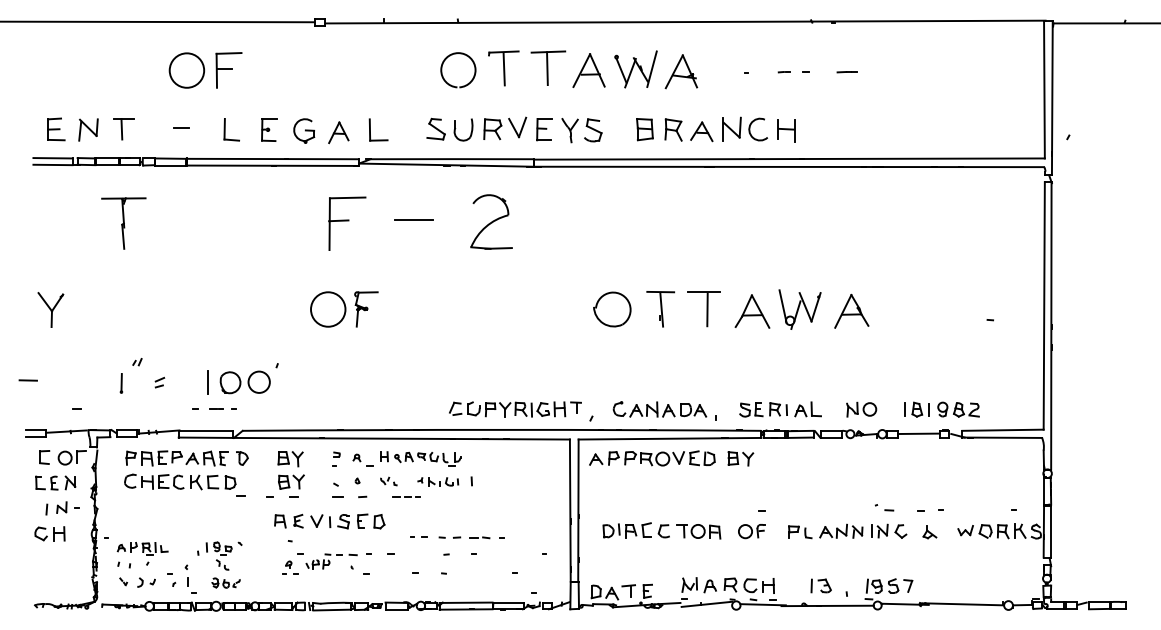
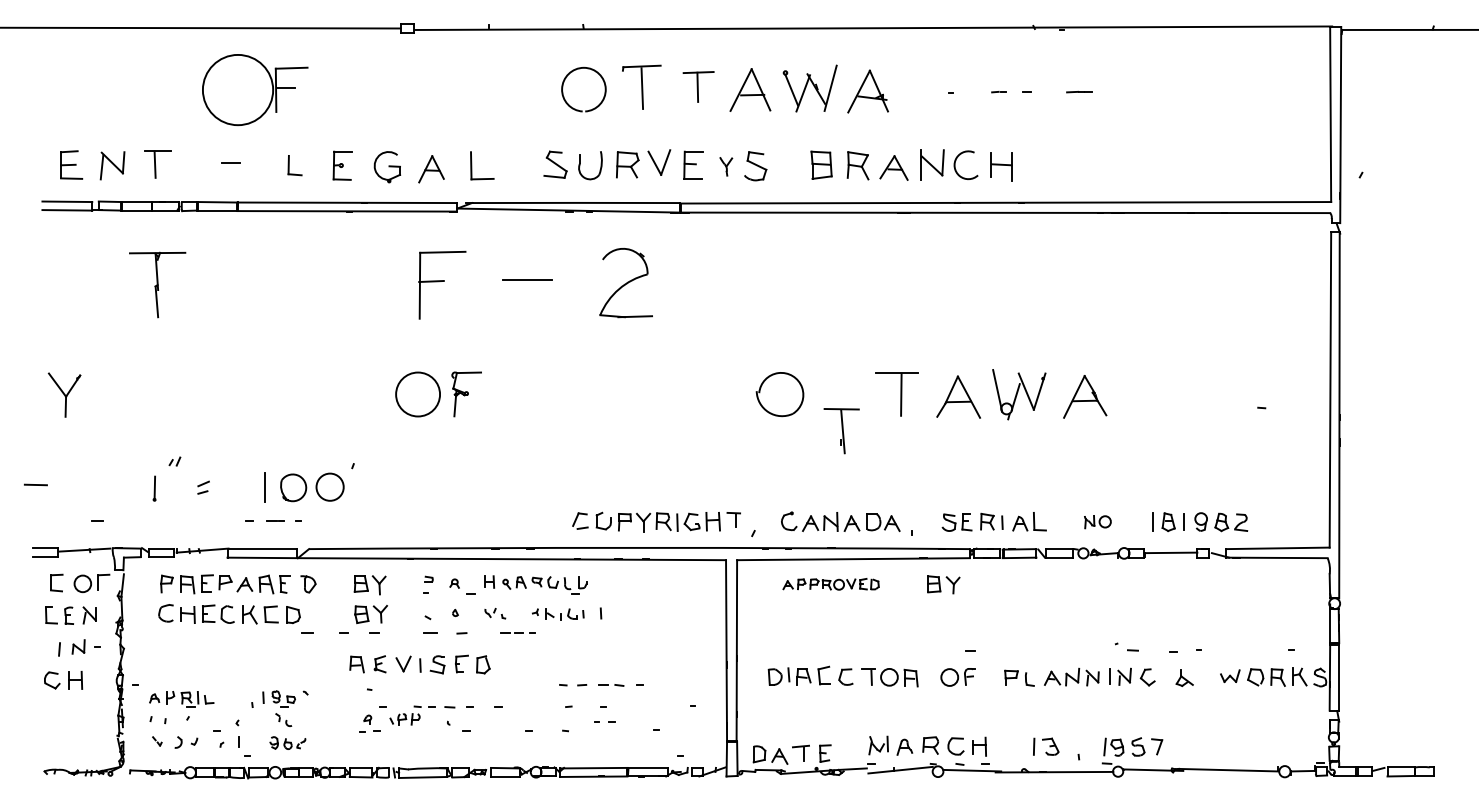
part: (548, 67) -> (698, 86), size x0.7
circle: (186, 70) -> (237, 89), size x1.6
part: (231, 129) -> (294, 165), size x0.7
part: (569, 130) -> (725, 166), size x0.6
part: (660, 309) -> (841, 431), moved
part: (861, 409) -> (1097, 521), size x0.7
part: (652, 458) -> (831, 584), size x0.6
line: (421, 536) -> (608, 720), moved

